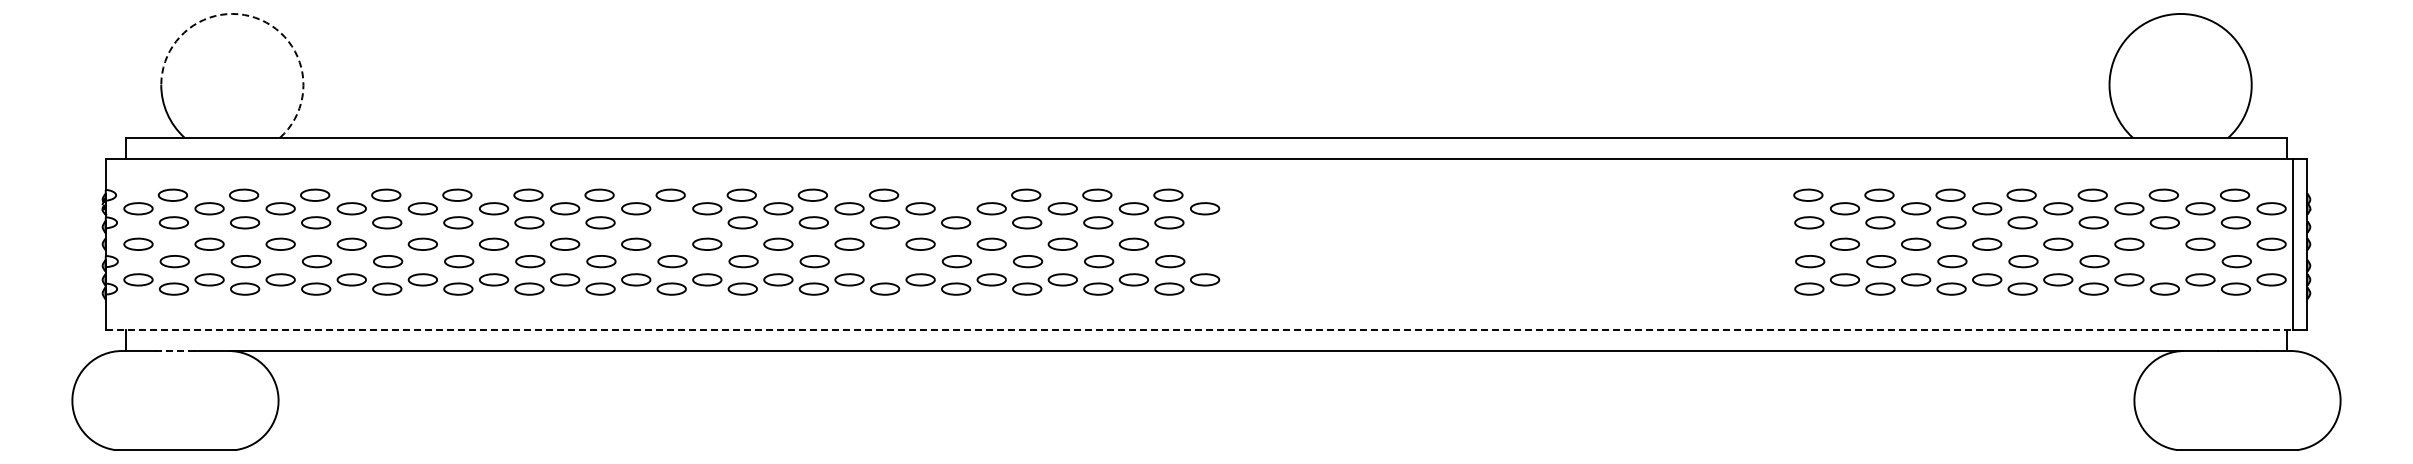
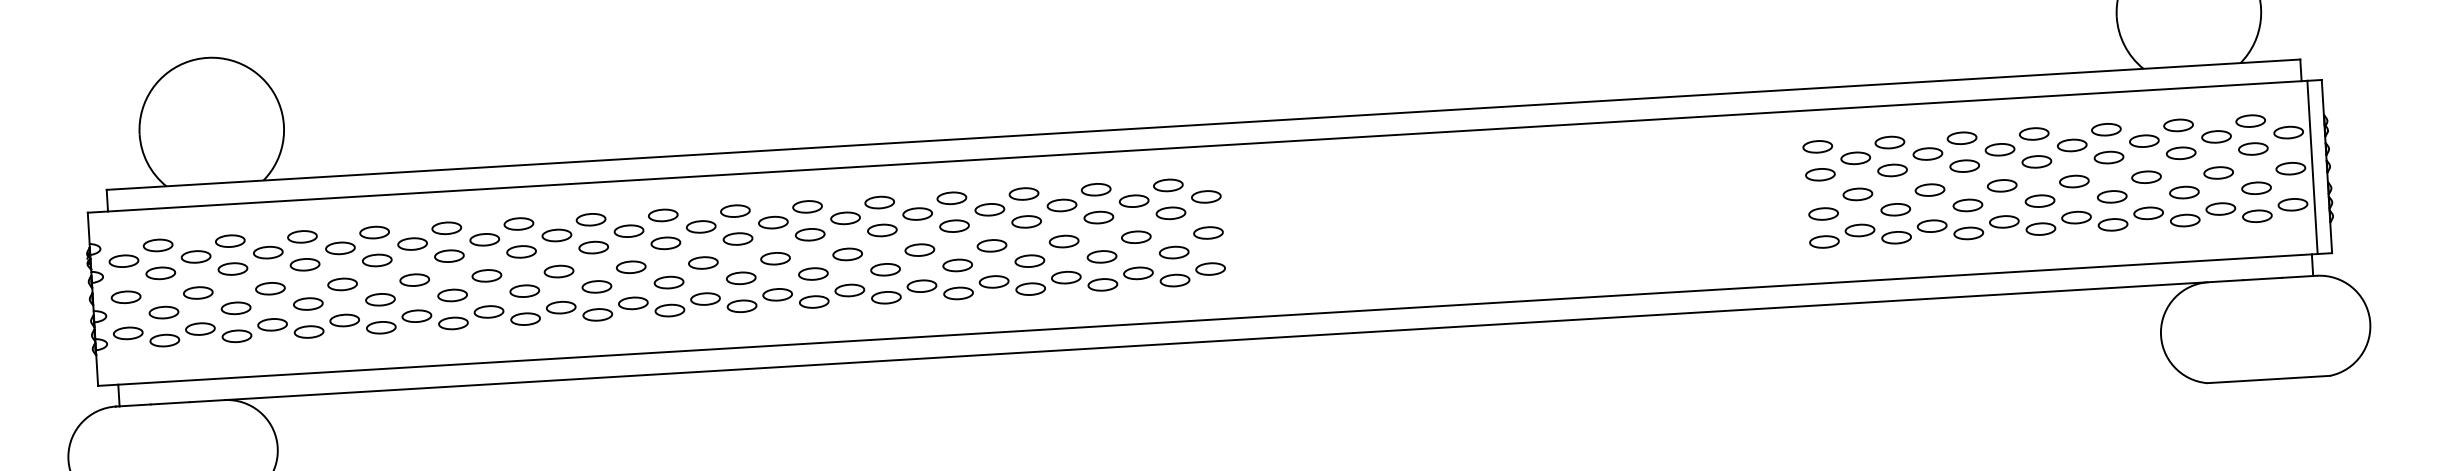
arc: (261, 20) -> (237, 62), dashed -> solid
part: (955, 194) -> (952, 197), added
part: (671, 222) -> (665, 243), added
part: (1205, 243) -> (1208, 232), added
part: (885, 261) -> (885, 269), added
part: (2165, 261) -> (2184, 192), added
line: (1199, 329) -> (1207, 319), dashed -> solid
line: (175, 351) -> (170, 403), dashed -> solid

